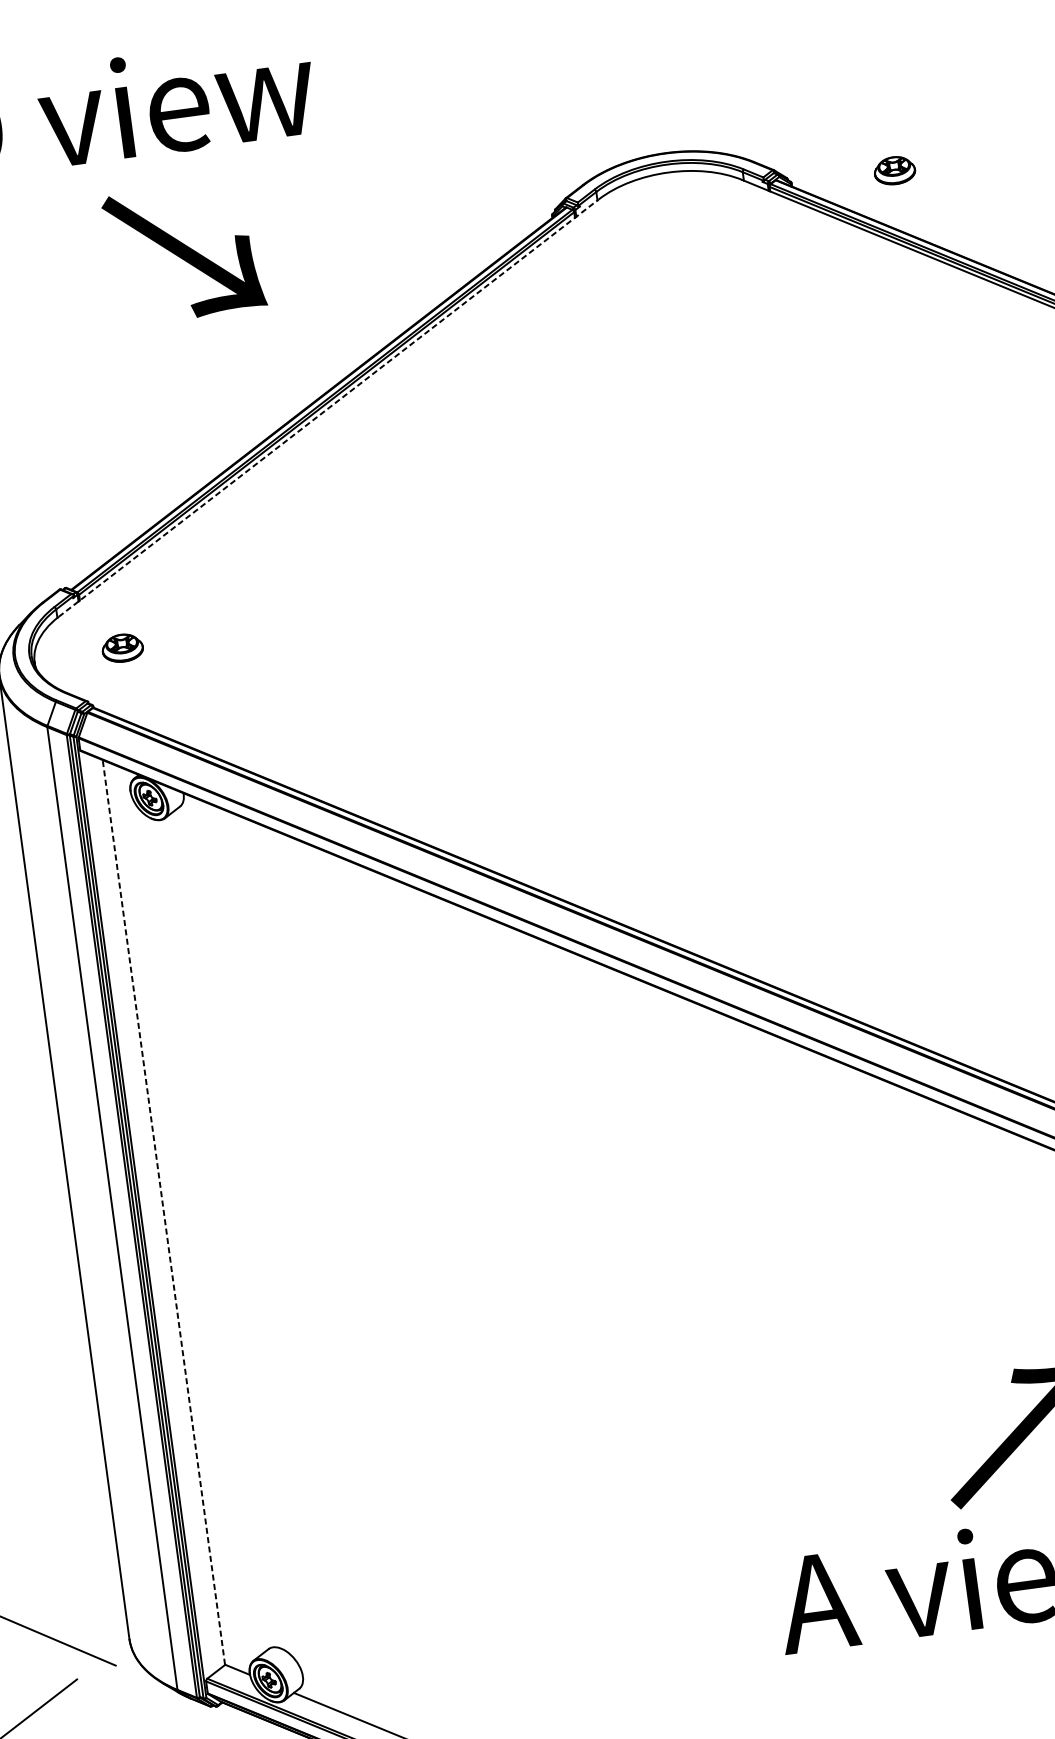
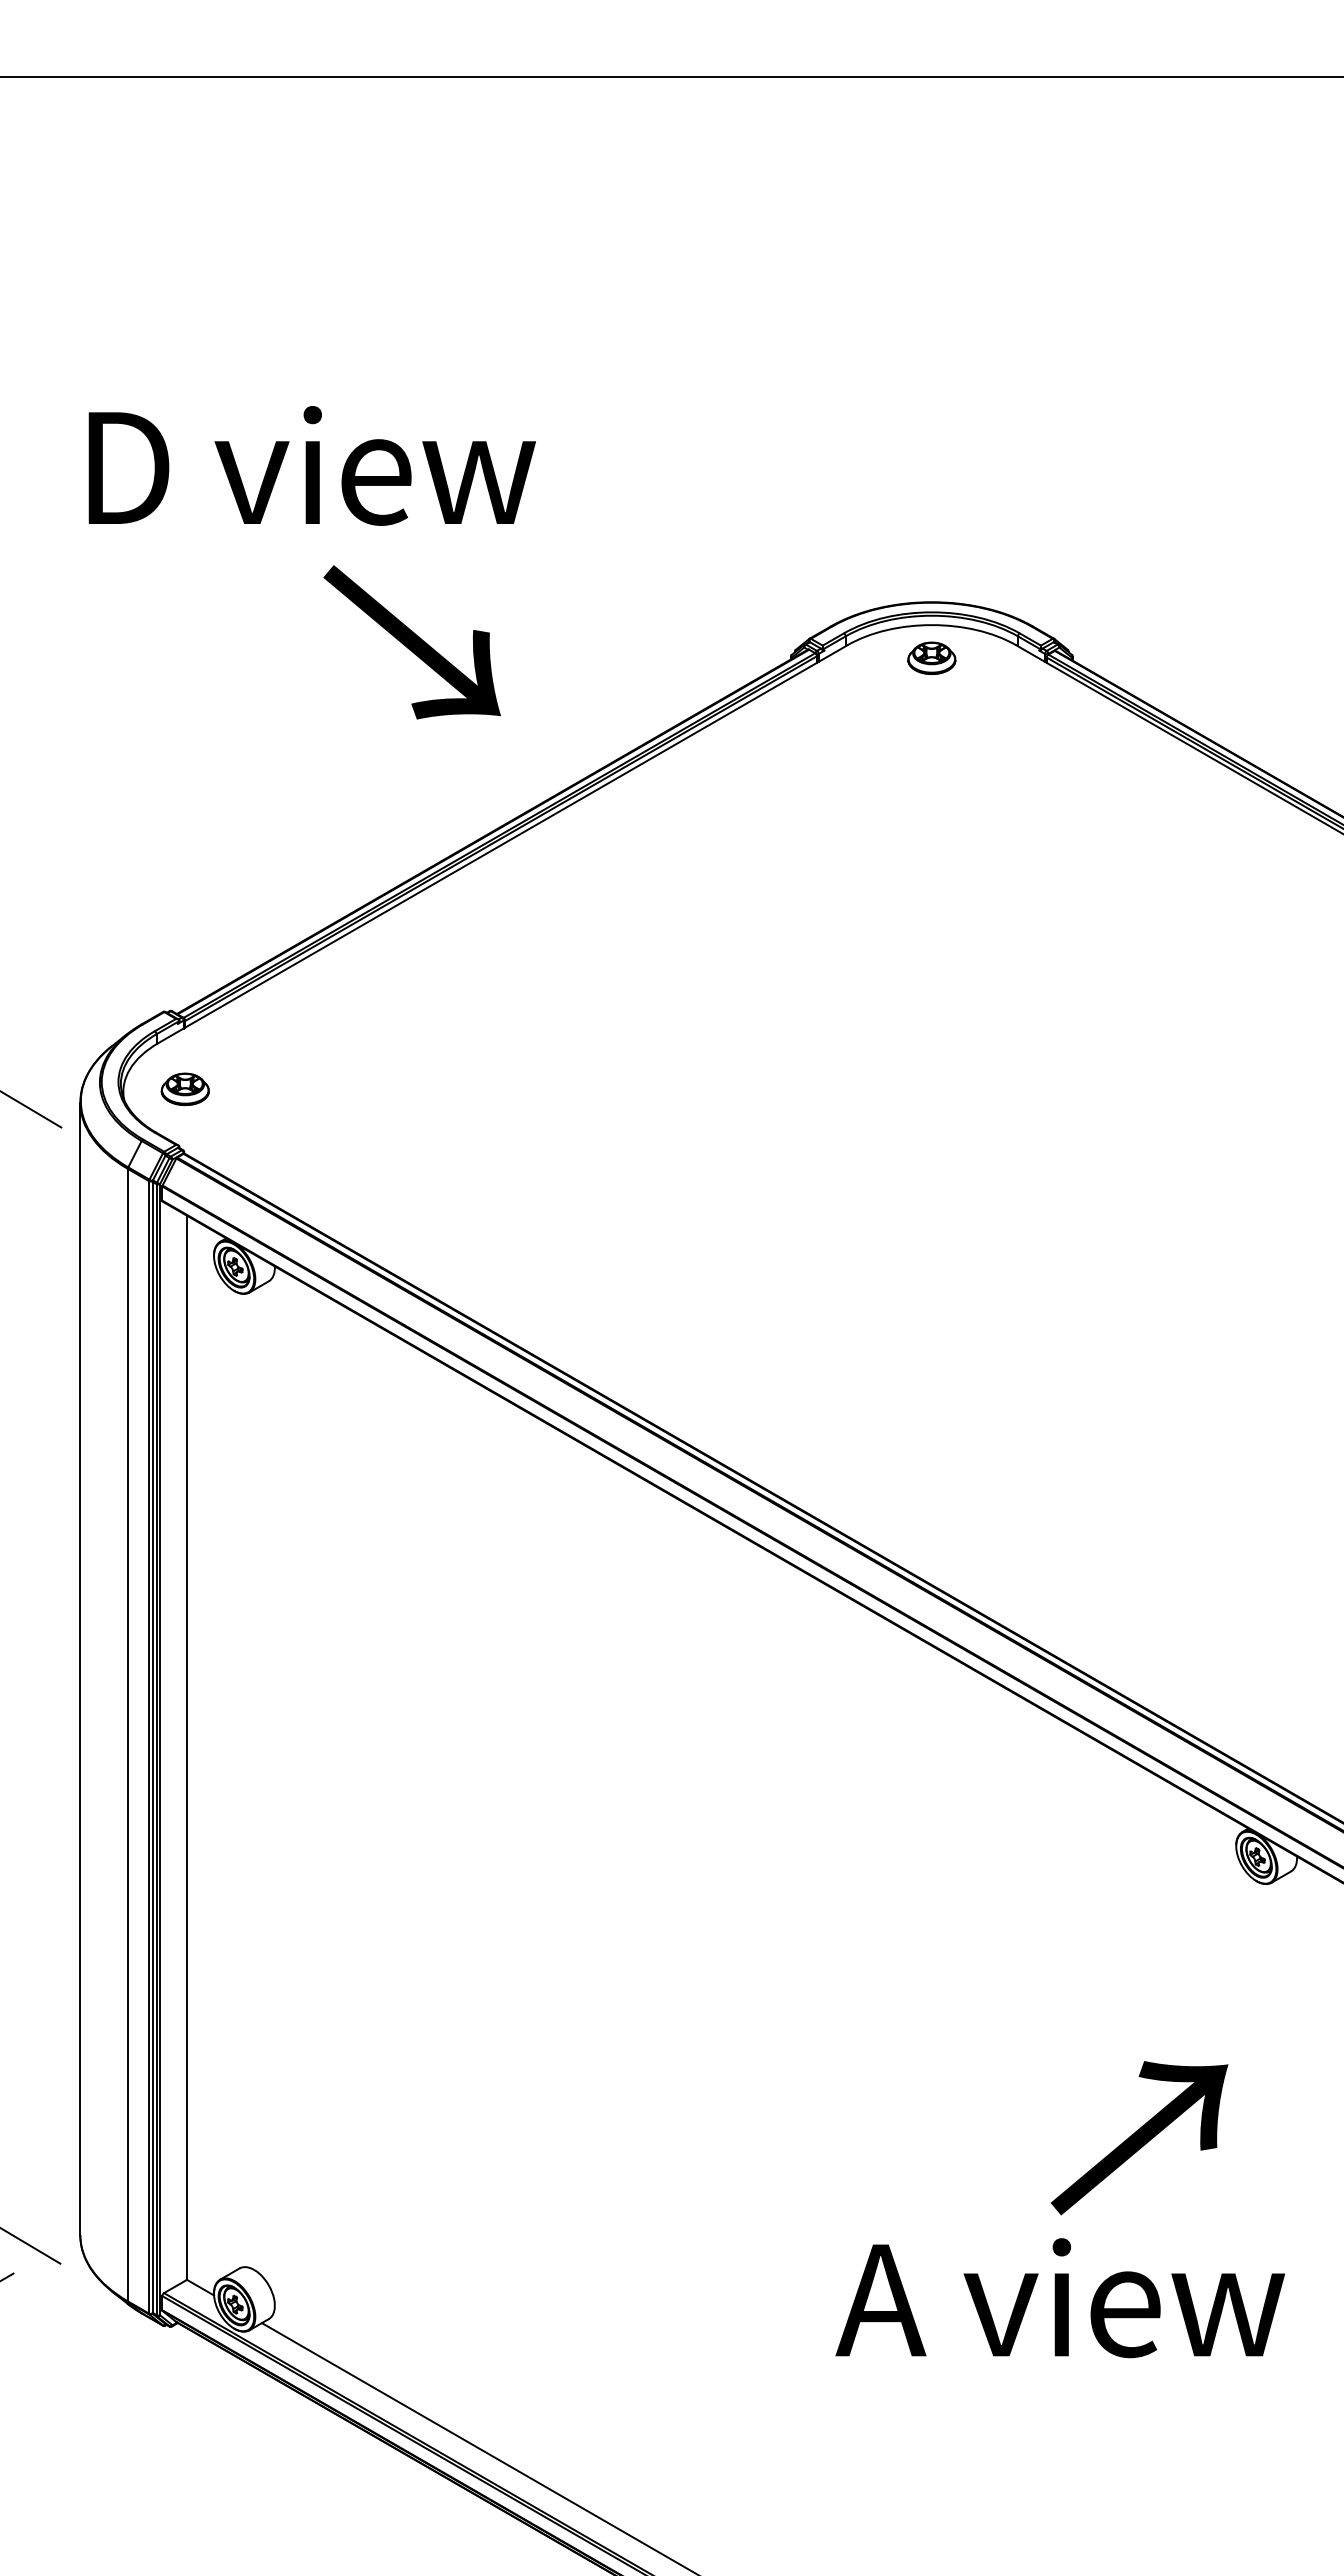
part: (894, 170) -> (931, 657), moved
text: (183, 253) -> (411, 642), moved
line: (328, 408) -> (502, 844), dashed -> solid
part: (122, 648) -> (184, 1089), moved
line: (163, 1212) -> (186, 1747), dashed -> solid

